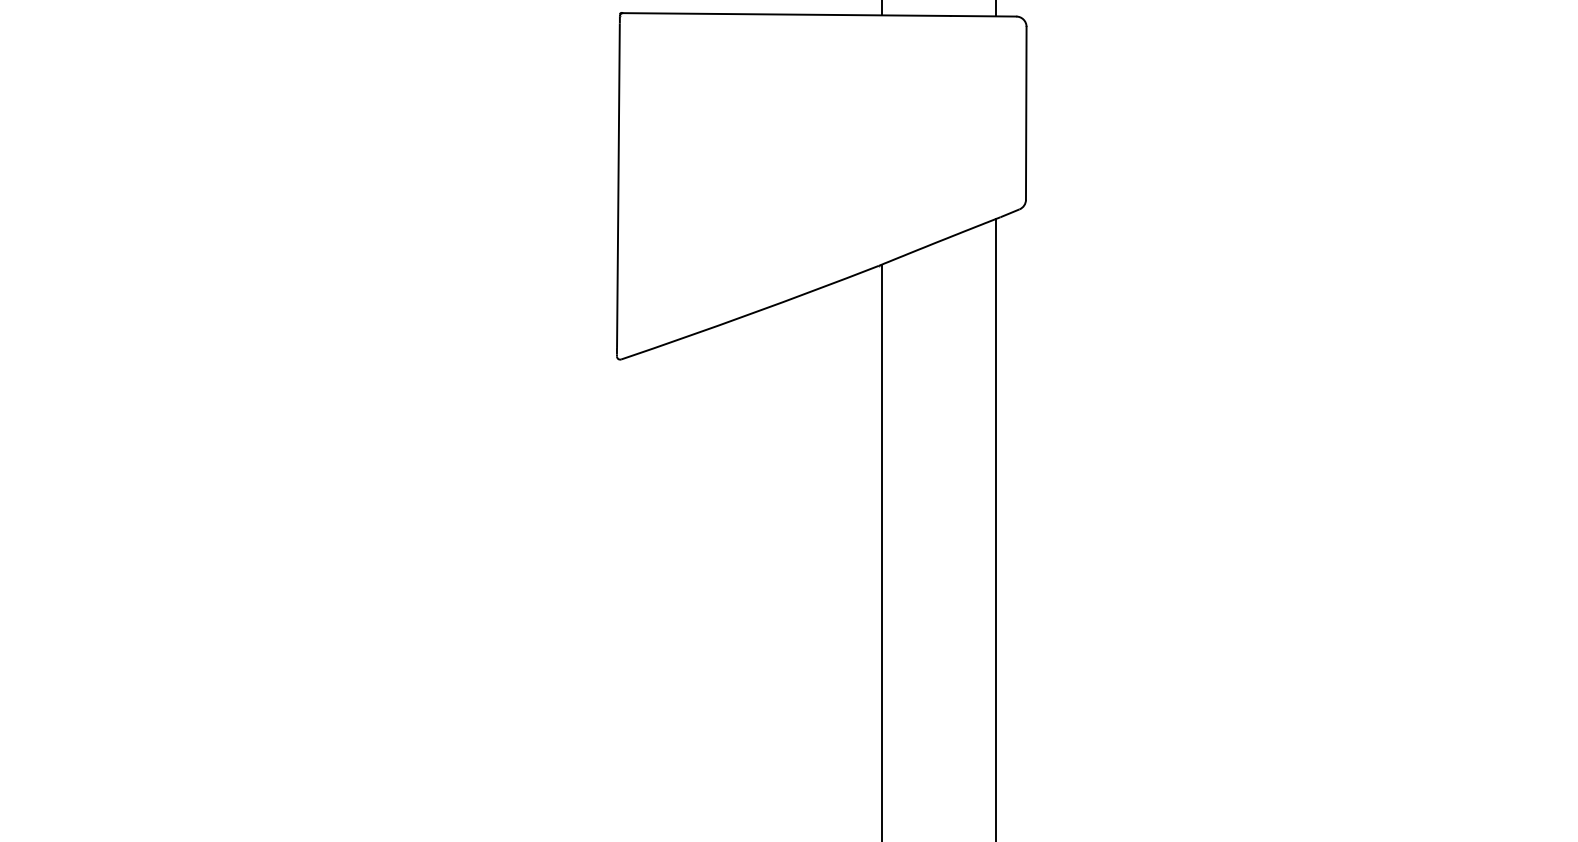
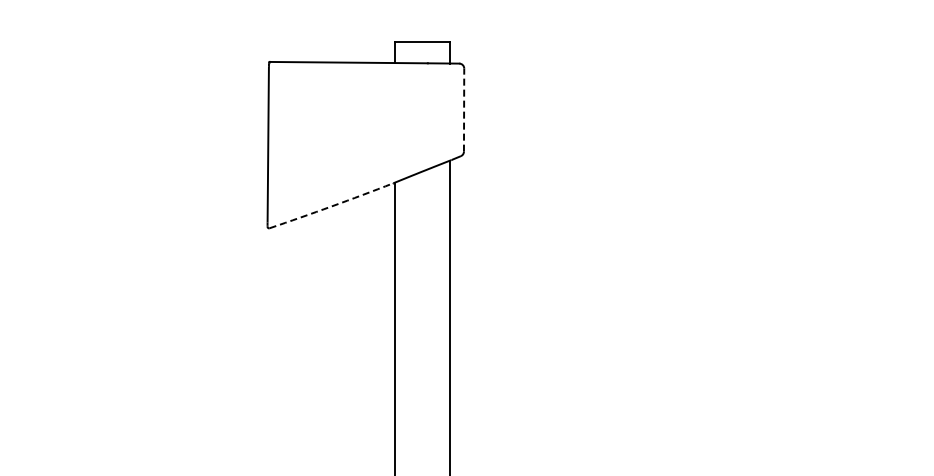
line: (1027, 114) -> (464, 110), solid -> dashed
arc: (750, 314) -> (331, 206), solid -> dashed

